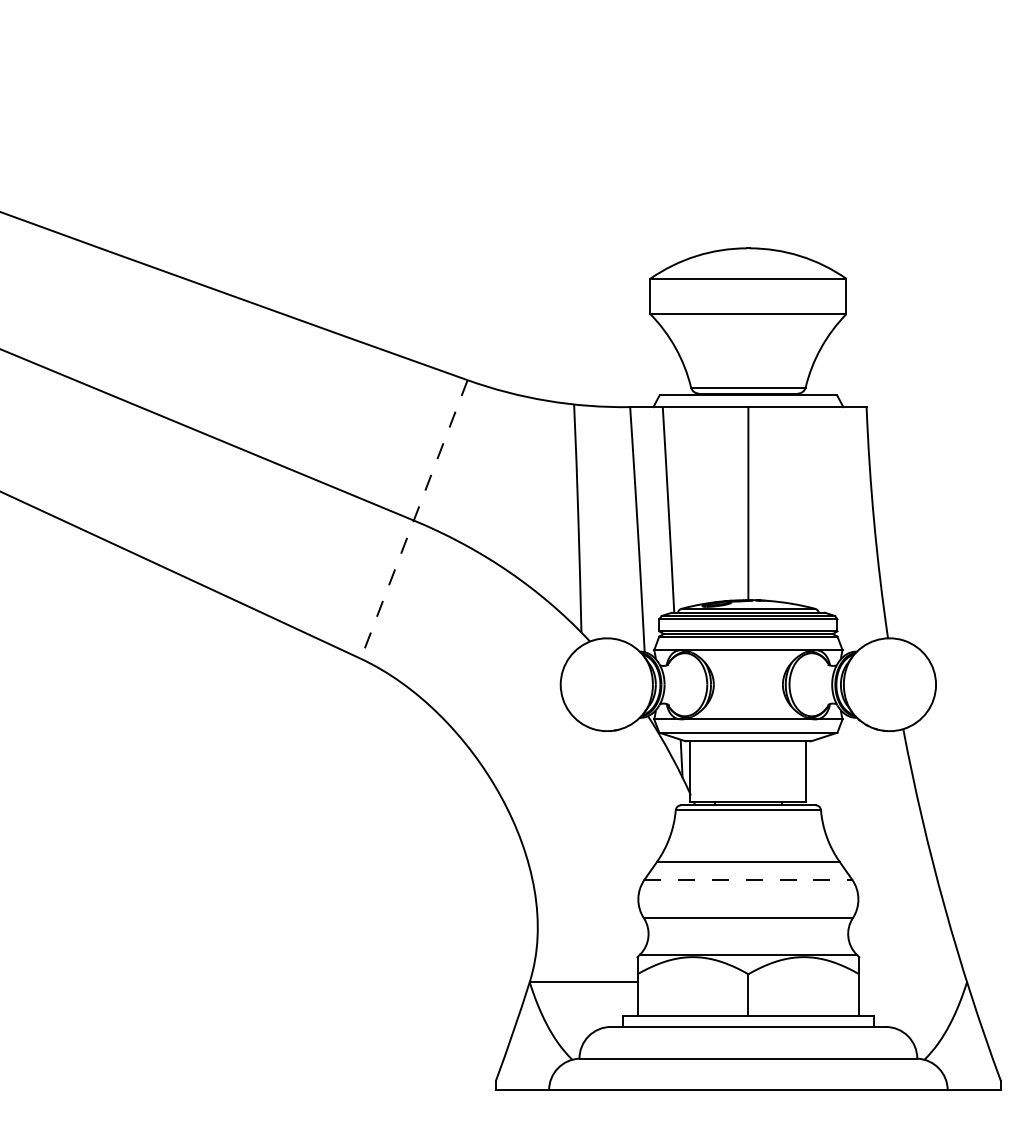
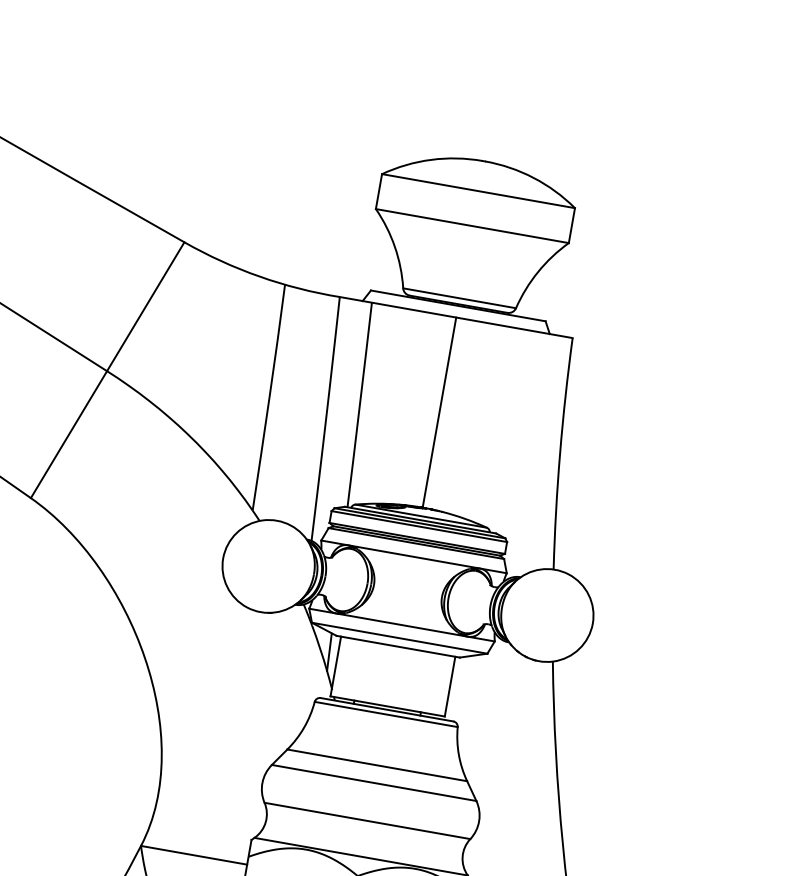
line: (414, 519) -> (107, 370), dashed -> solid
line: (748, 879) -> (374, 782), dashed -> solid

